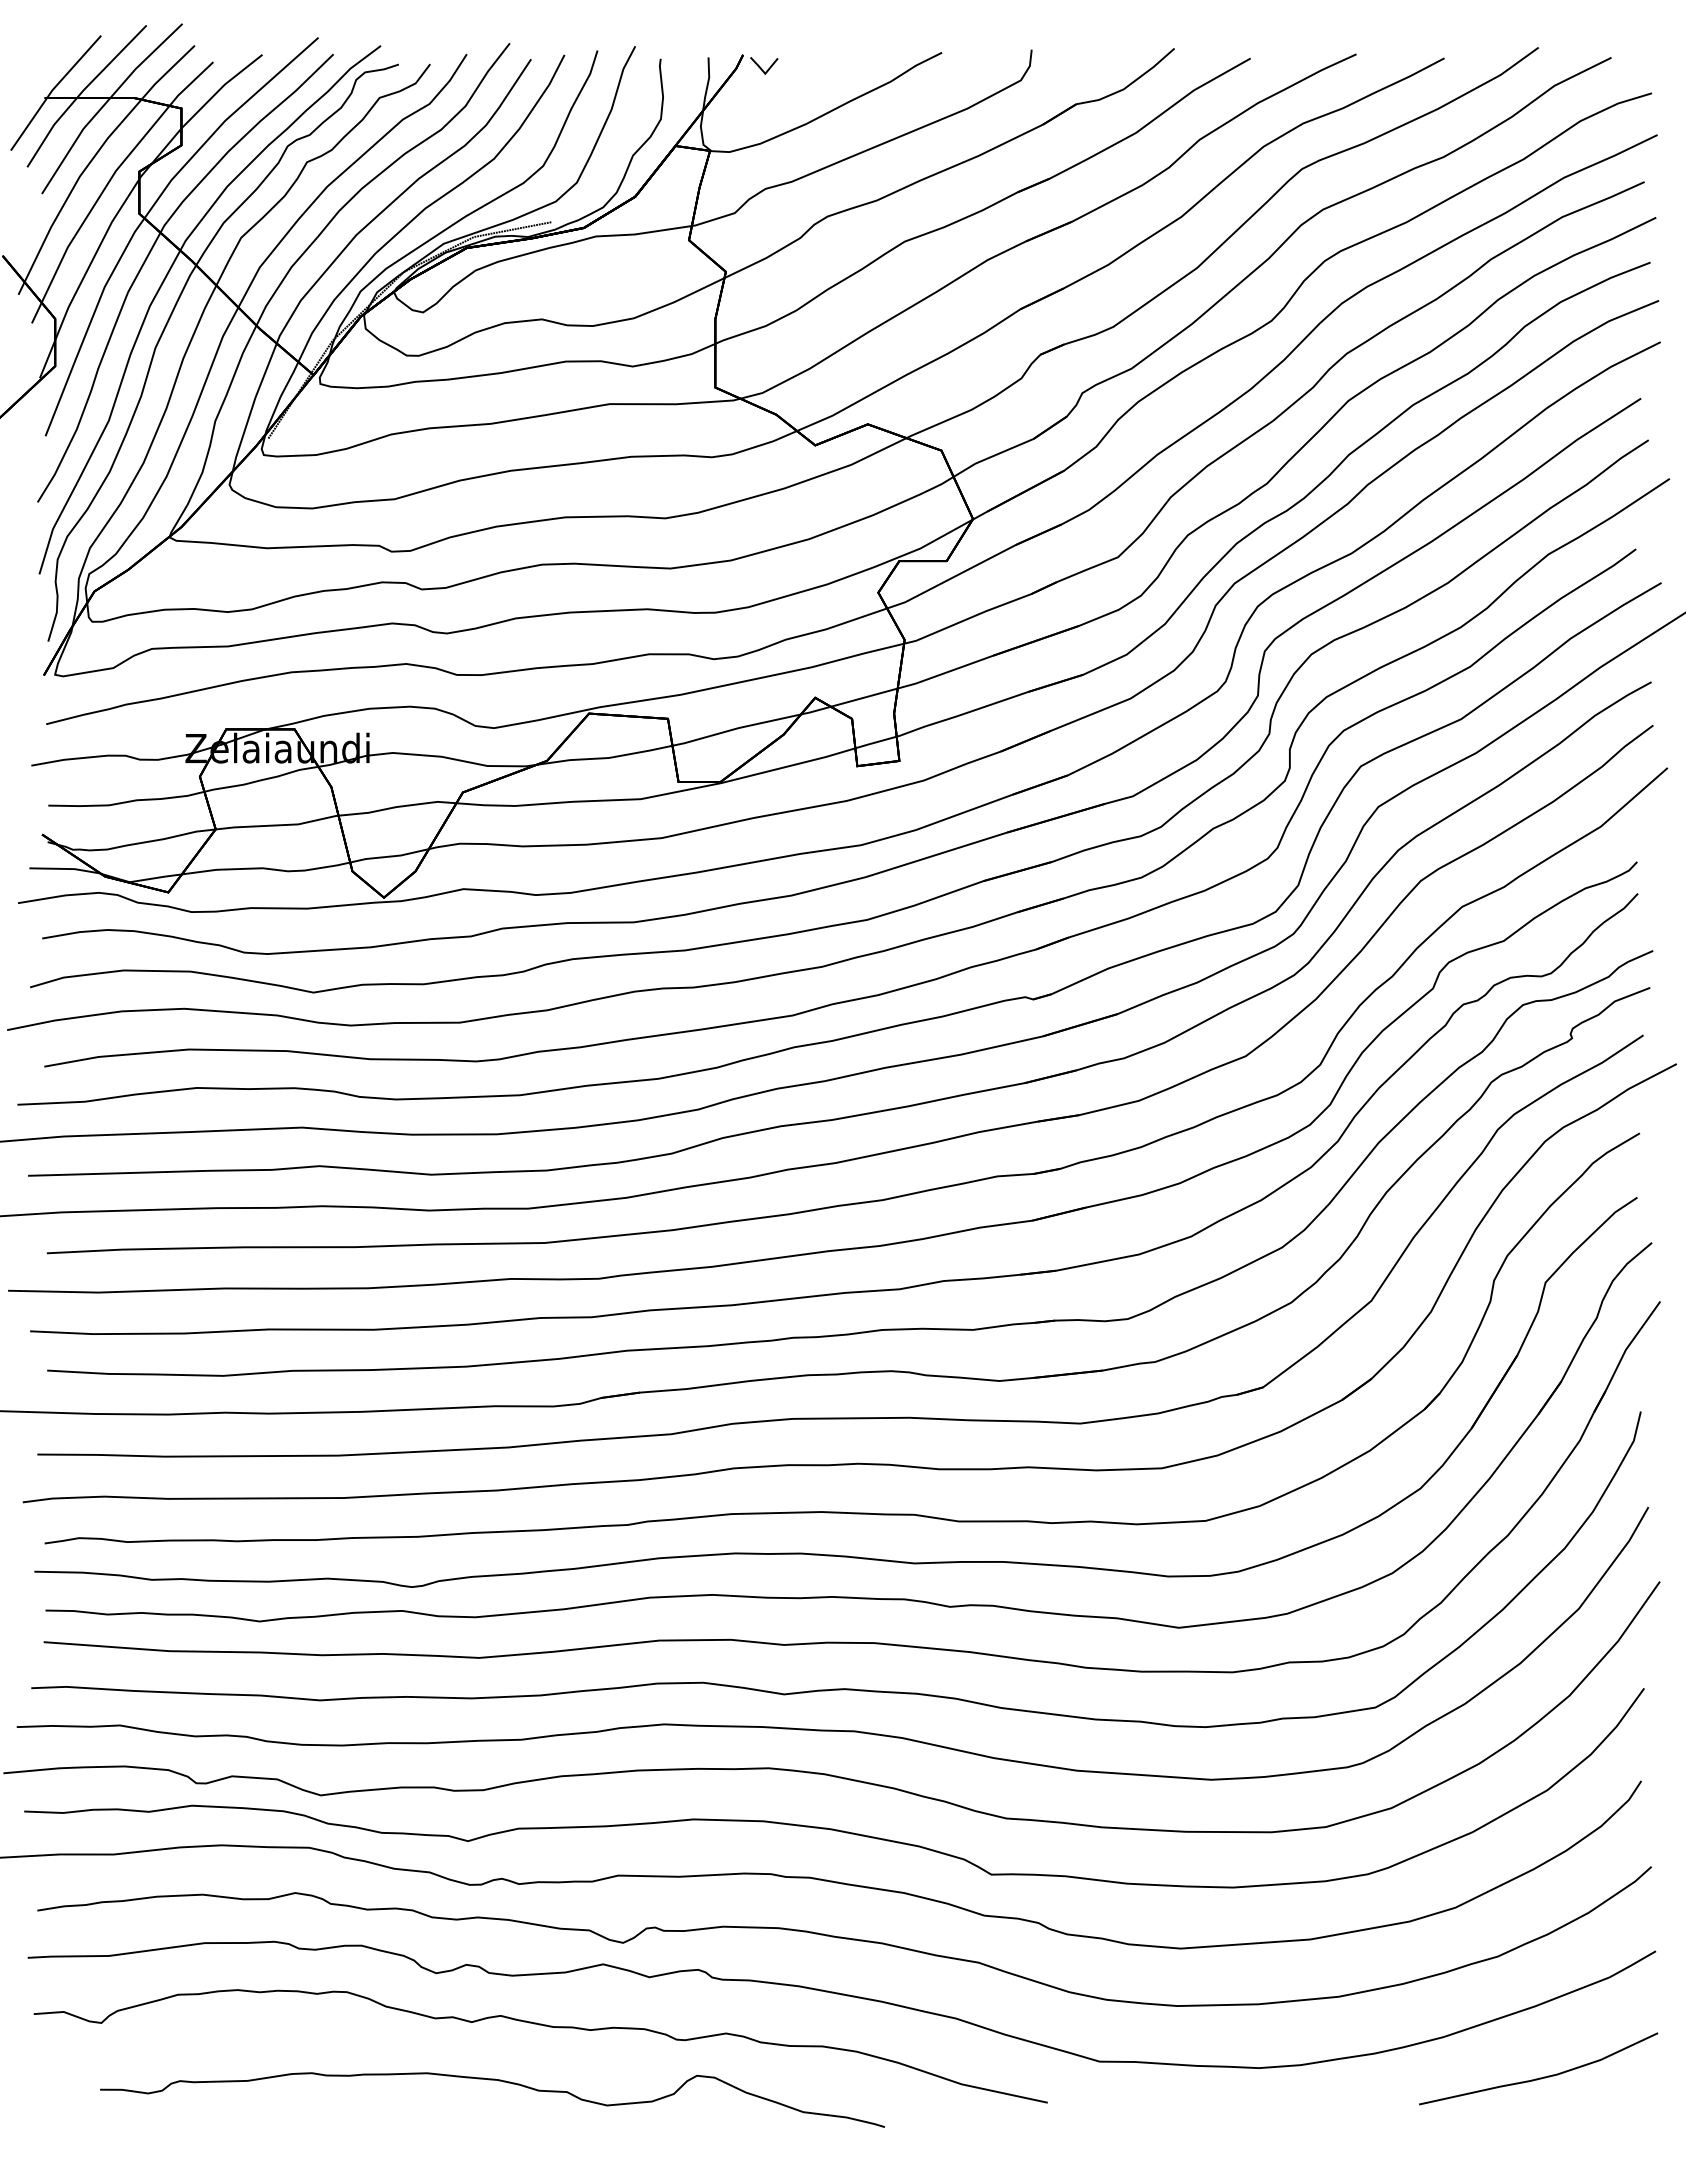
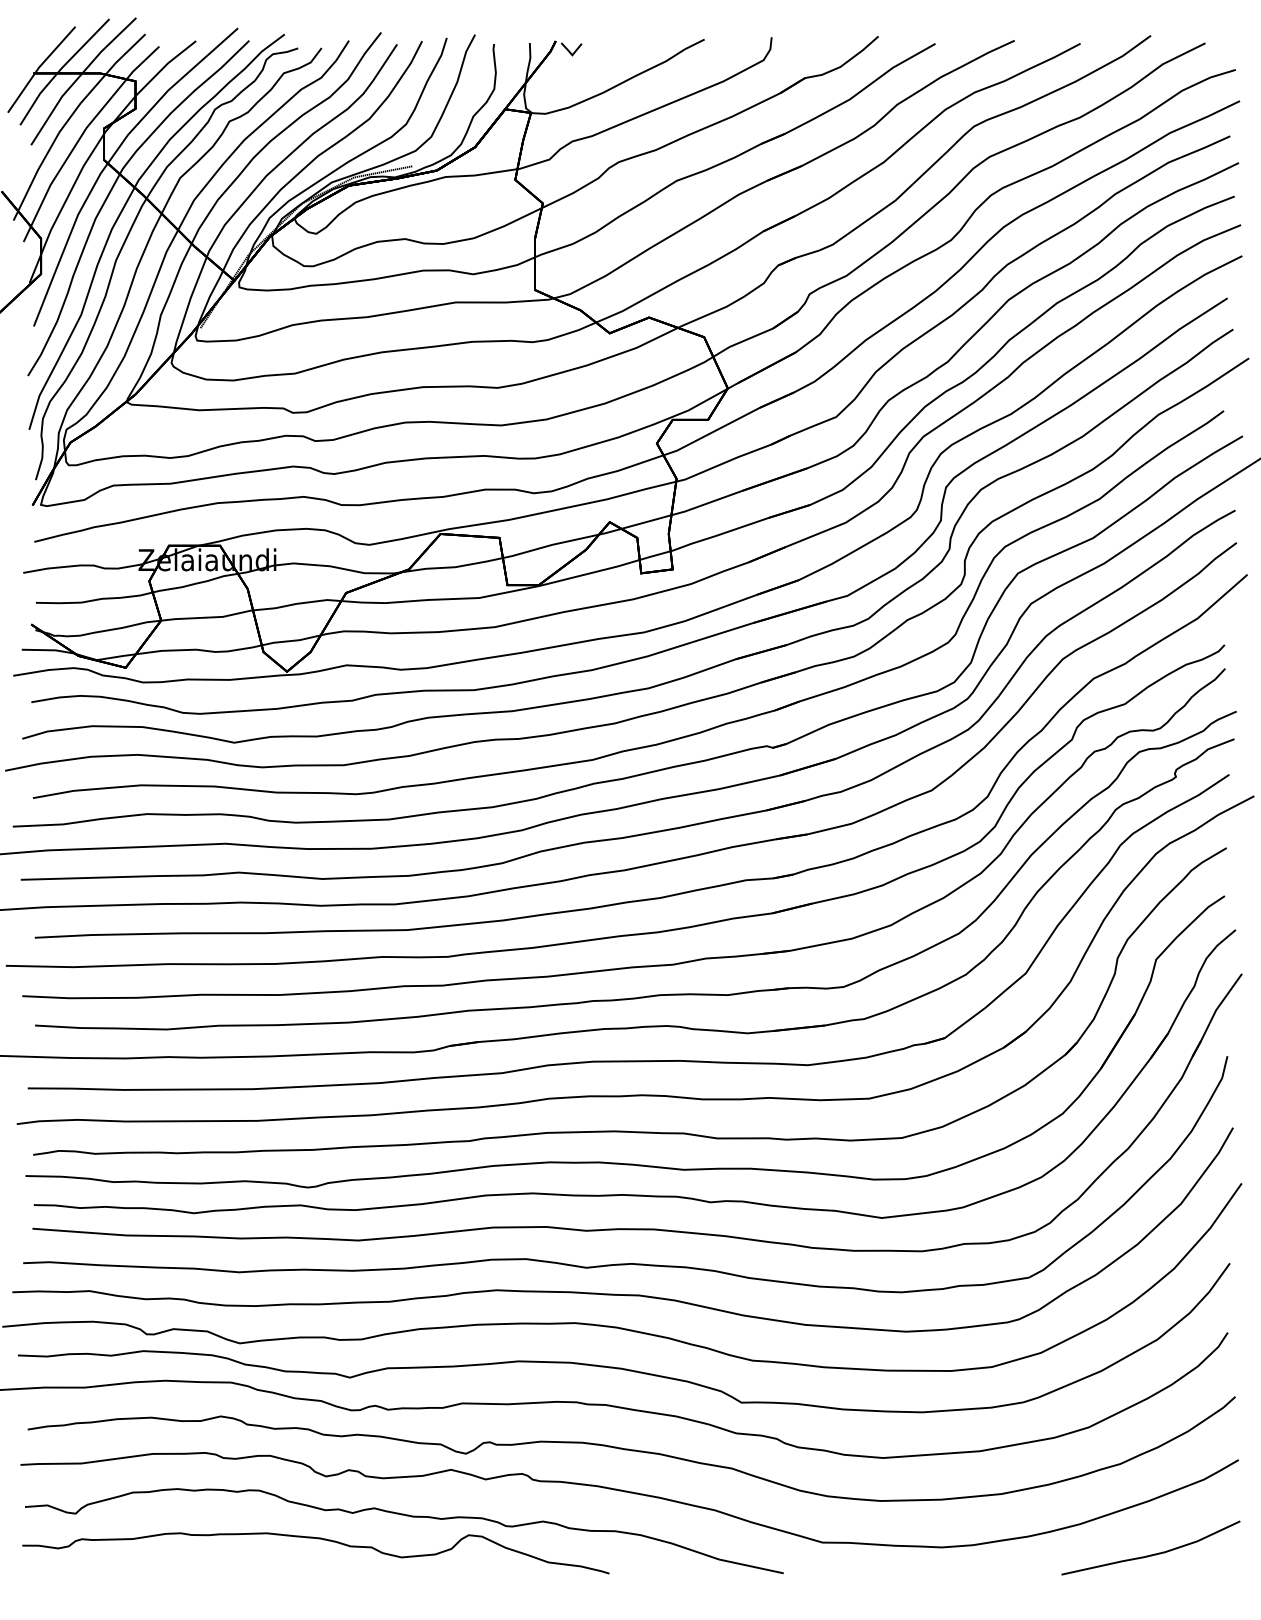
part: (492, 2080) -> (315, 1538), moved

